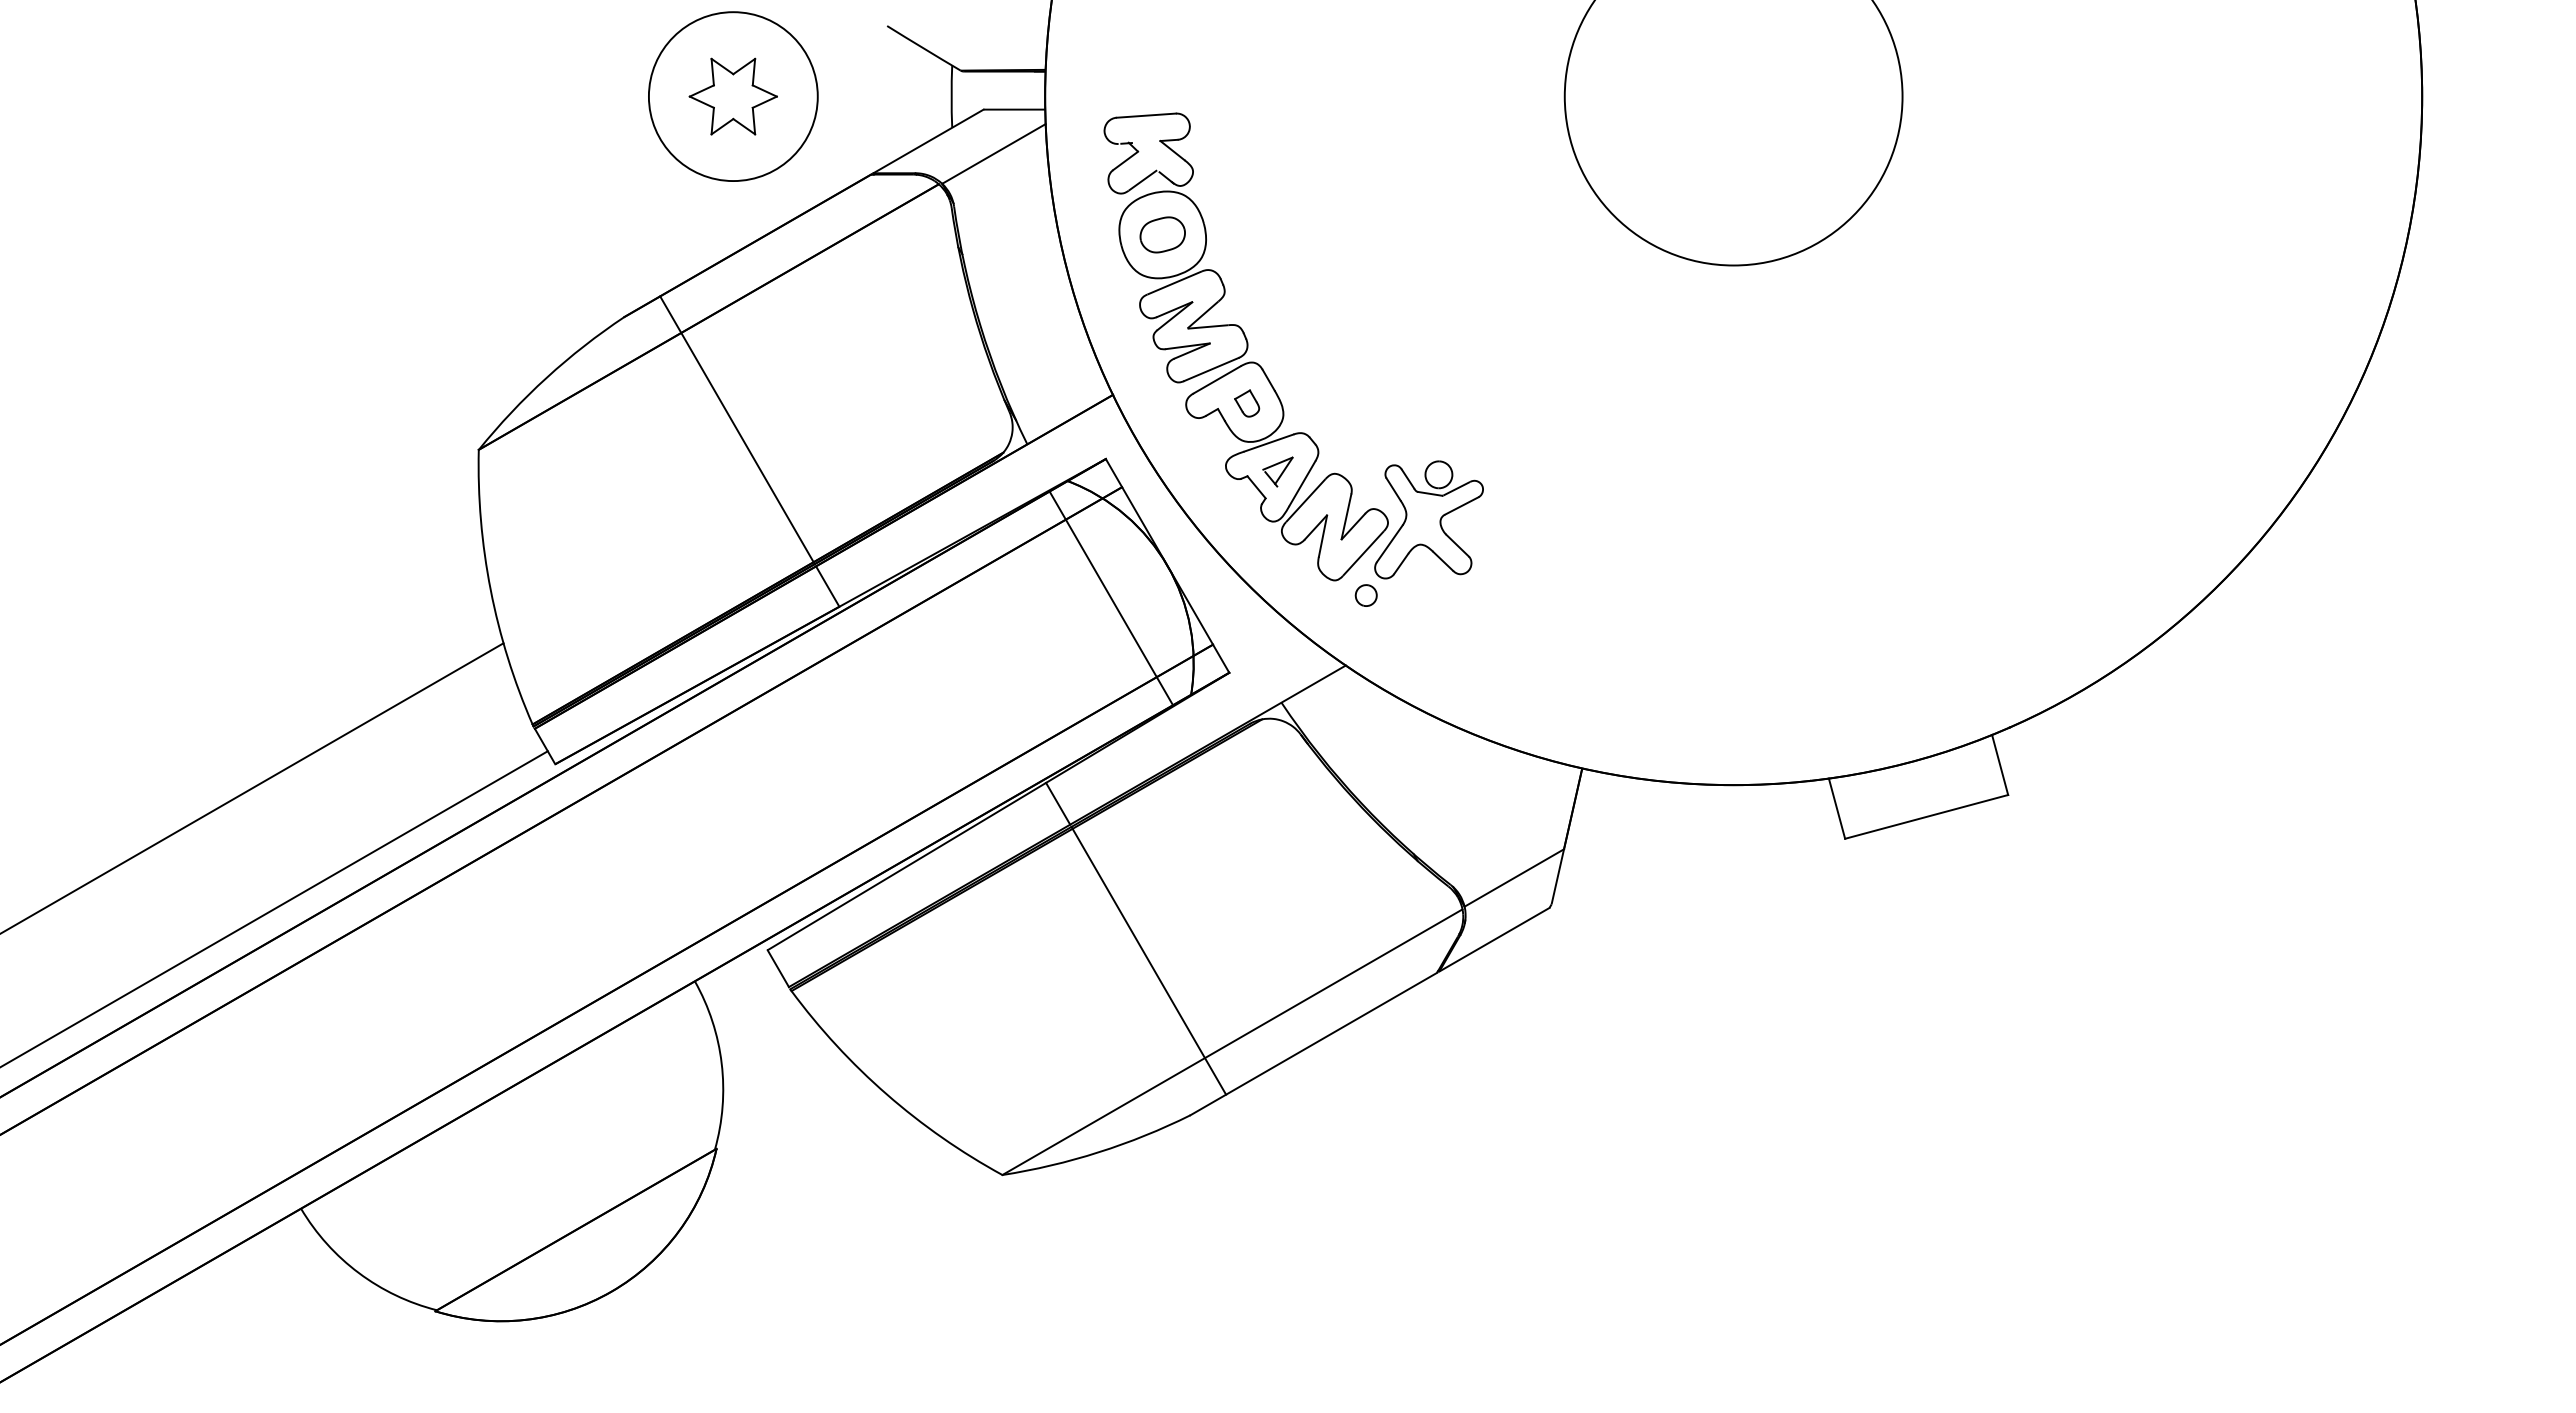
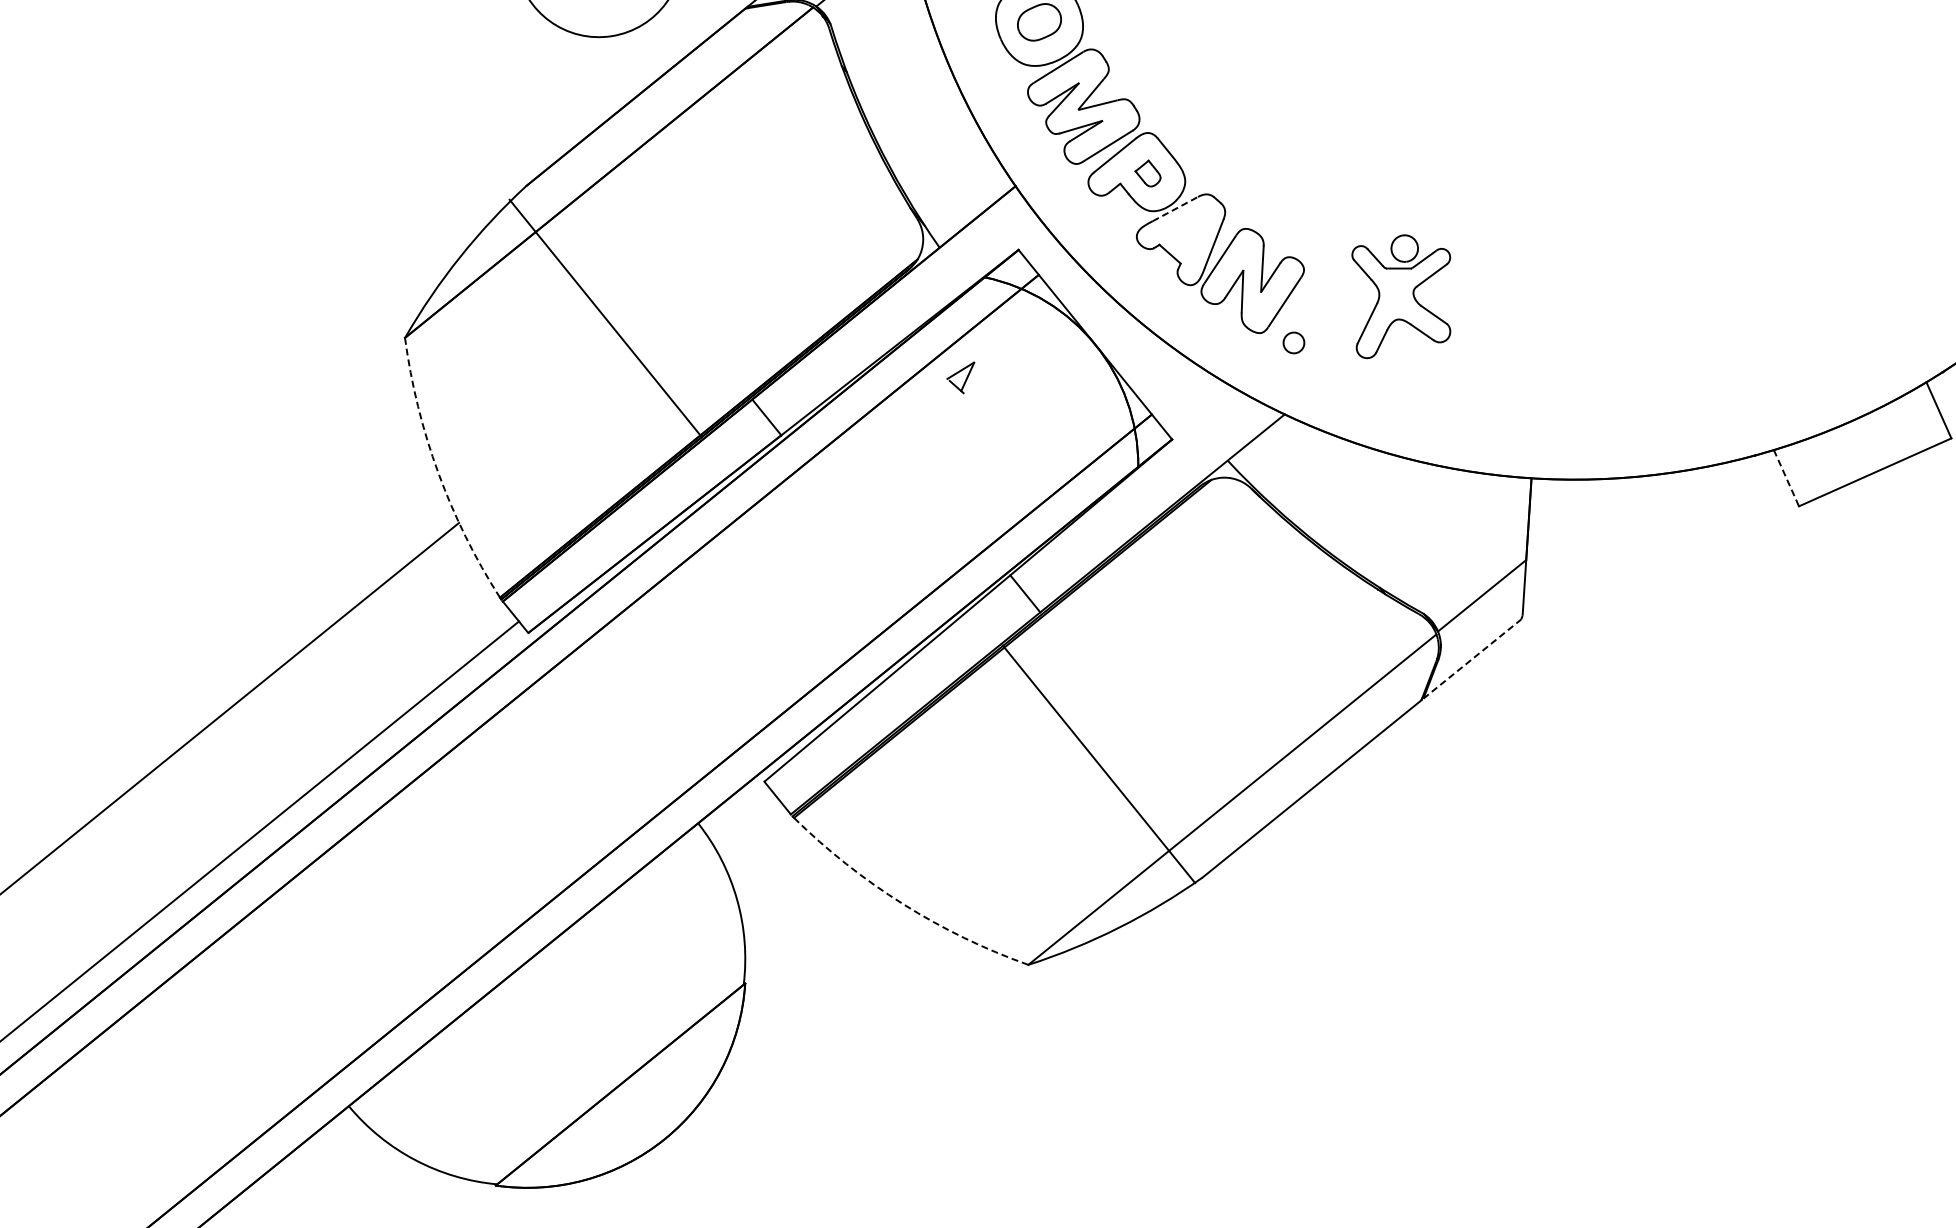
line: (737, 430) -> (605, 318), moved
line: (1268, 443) -> (1174, 209), solid -> dashed
part: (1277, 471) -> (961, 378), moved
part: (1428, 519) -> (1401, 293), moved
arc: (490, 590) -> (438, 473), solid -> dashed
line: (1111, 598) -> (1045, 385), removed
line: (1837, 809) -> (1787, 478), solid -> dashed
line: (1494, 939) -> (1472, 658), solid -> dashed
line: (1148, 960) -> (1098, 764), moved
arc: (886, 1094) -> (902, 904), solid -> dashed

